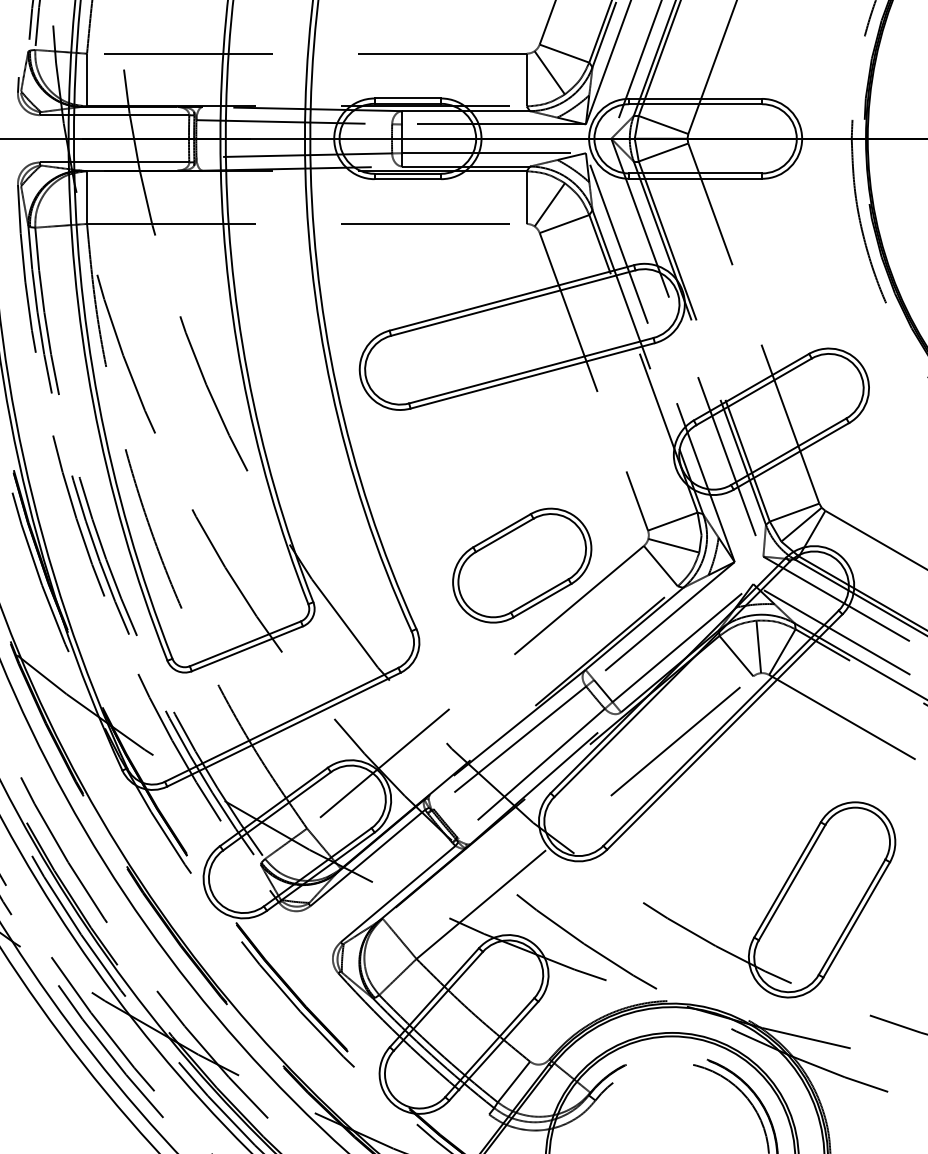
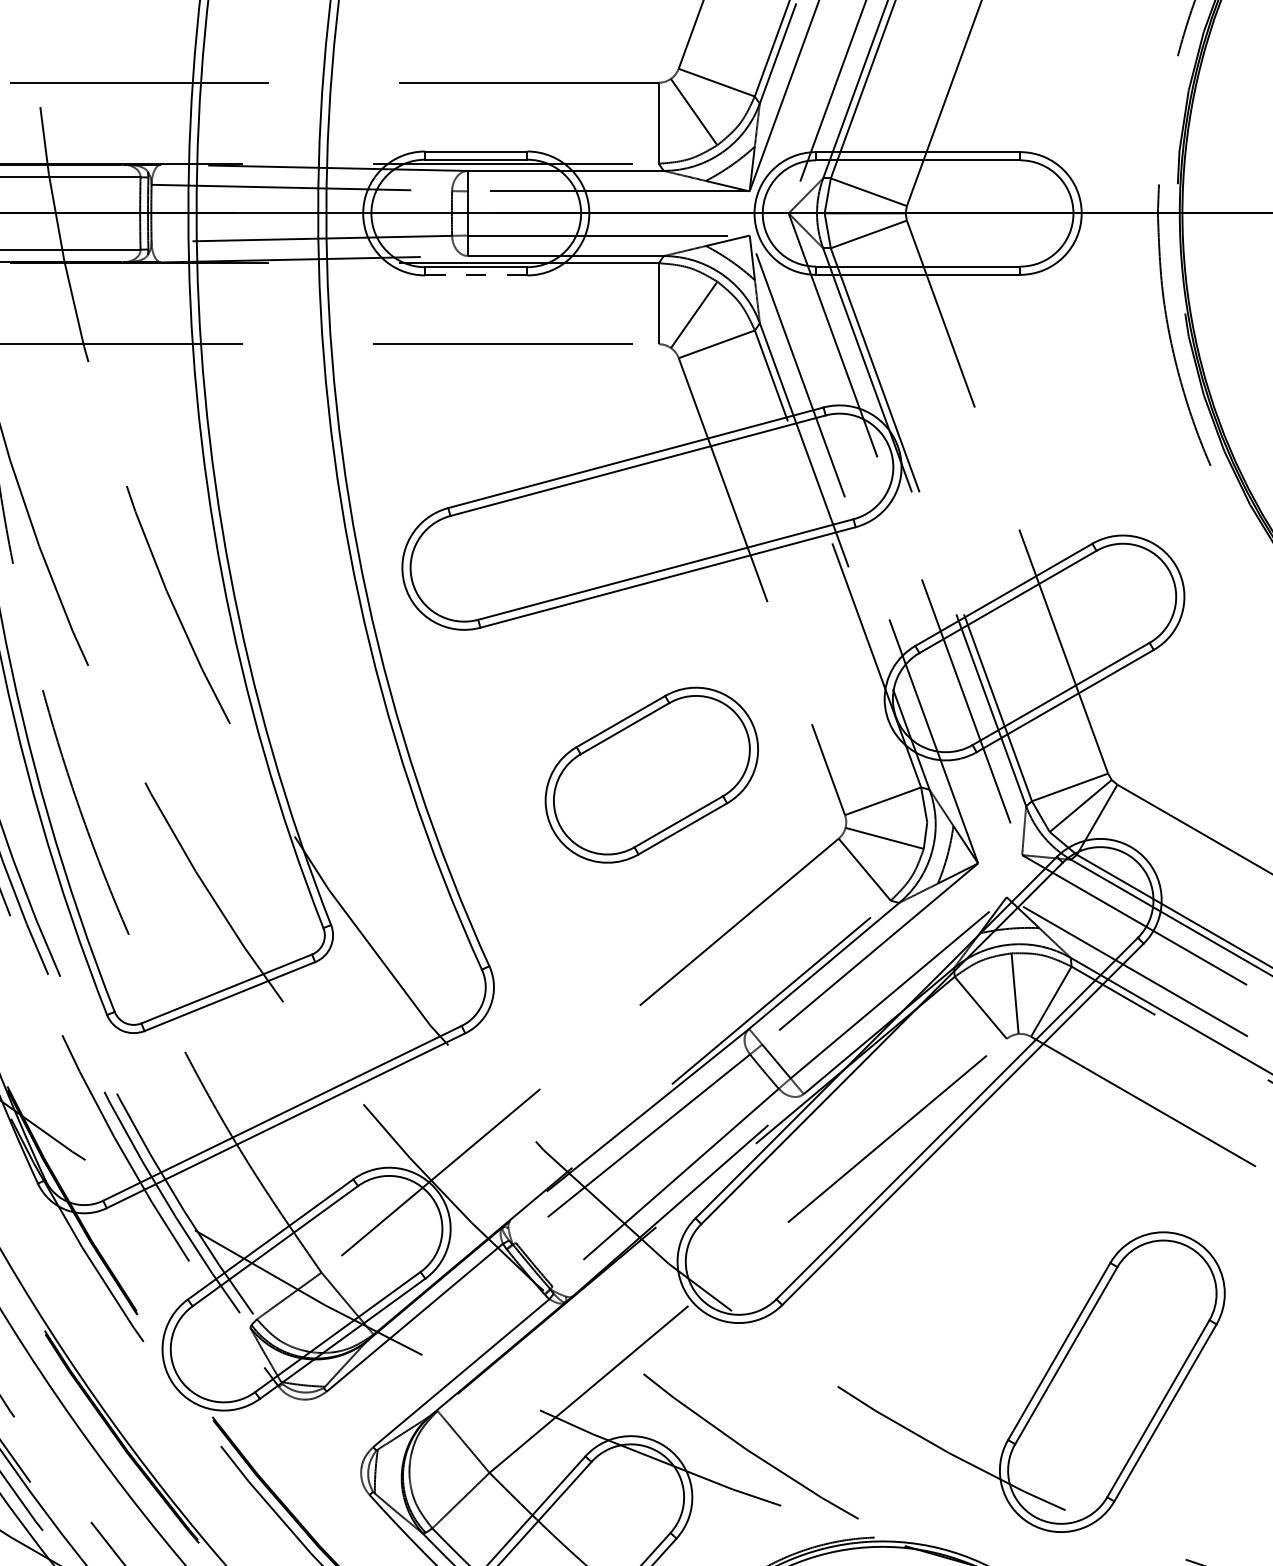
line: (408, 179) -> (477, 275), solid -> dashed
part: (522, 565) -> (652, 774), moved

